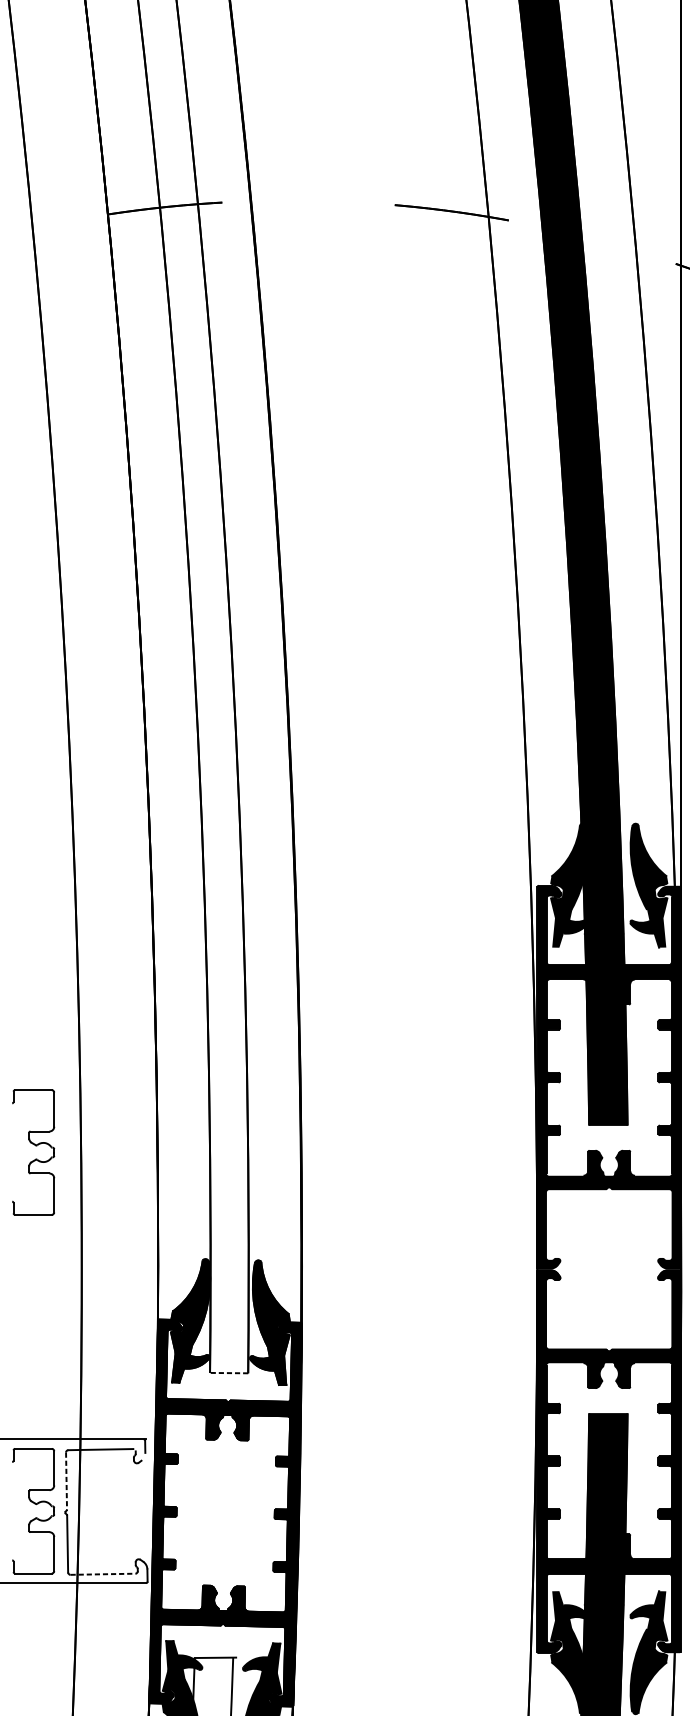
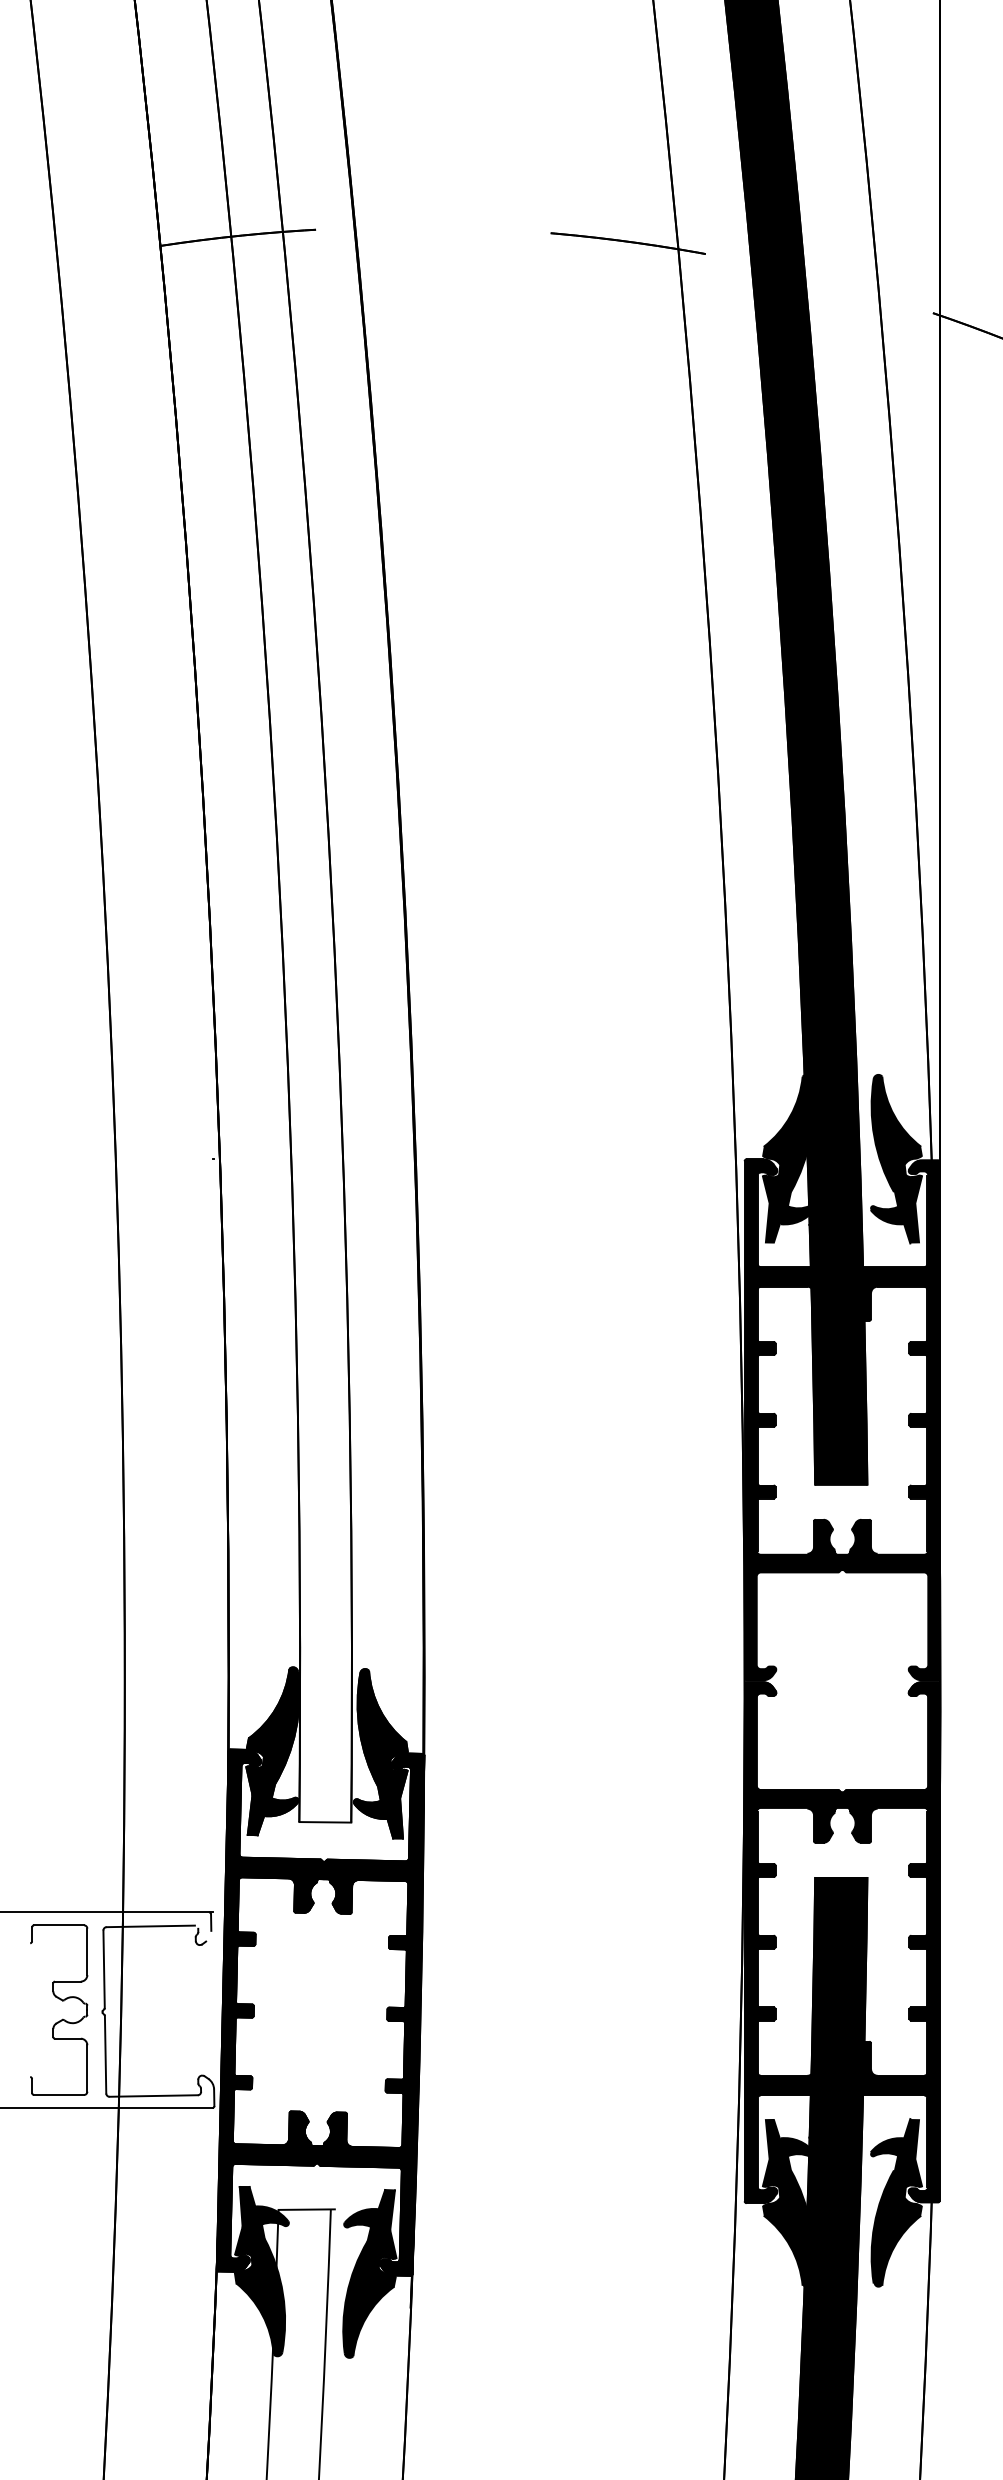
part: (35, 1146) -> (62, 1513), removed
line: (229, 1373) -> (325, 1822), dashed -> solid
line: (66, 1481) -> (104, 1969), dashed -> solid
line: (103, 1574) -> (154, 2096), dashed -> solid

